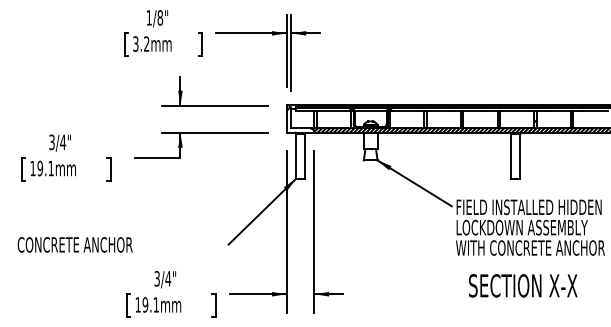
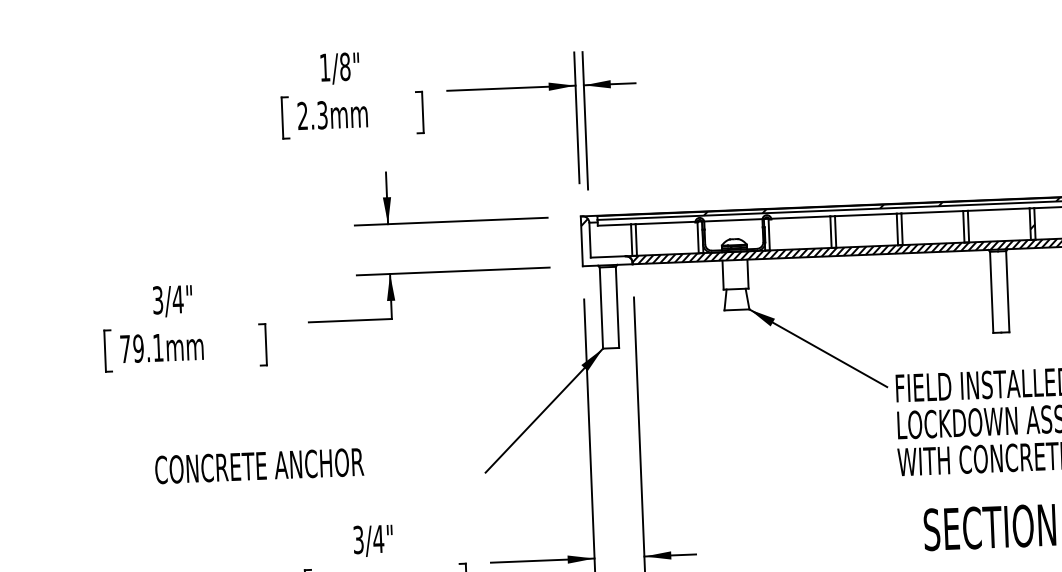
text: (141, 43) -> (312, 114), 3.2mm -> 2.3mm
text: (32, 168) -> (124, 349), 19.1mm -> 79.1mm
text: (74, 244) -> (258, 465), moved

